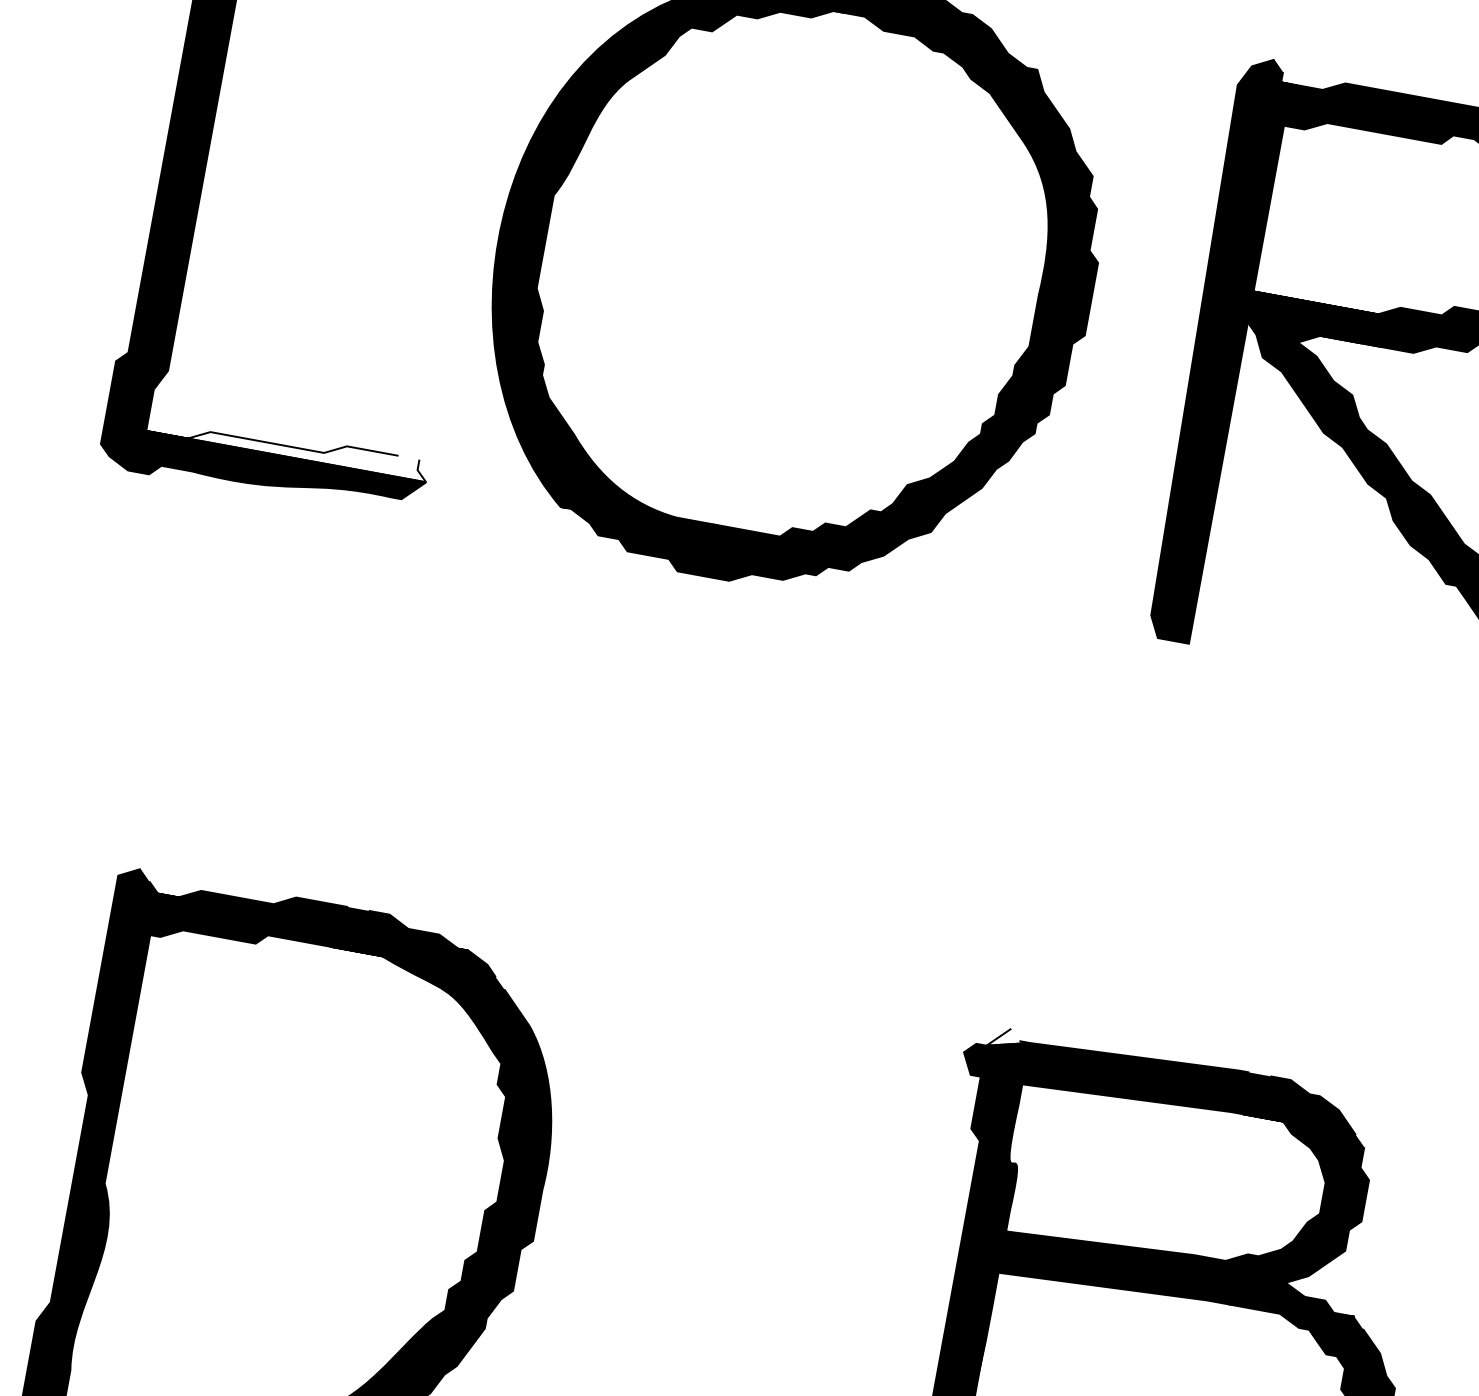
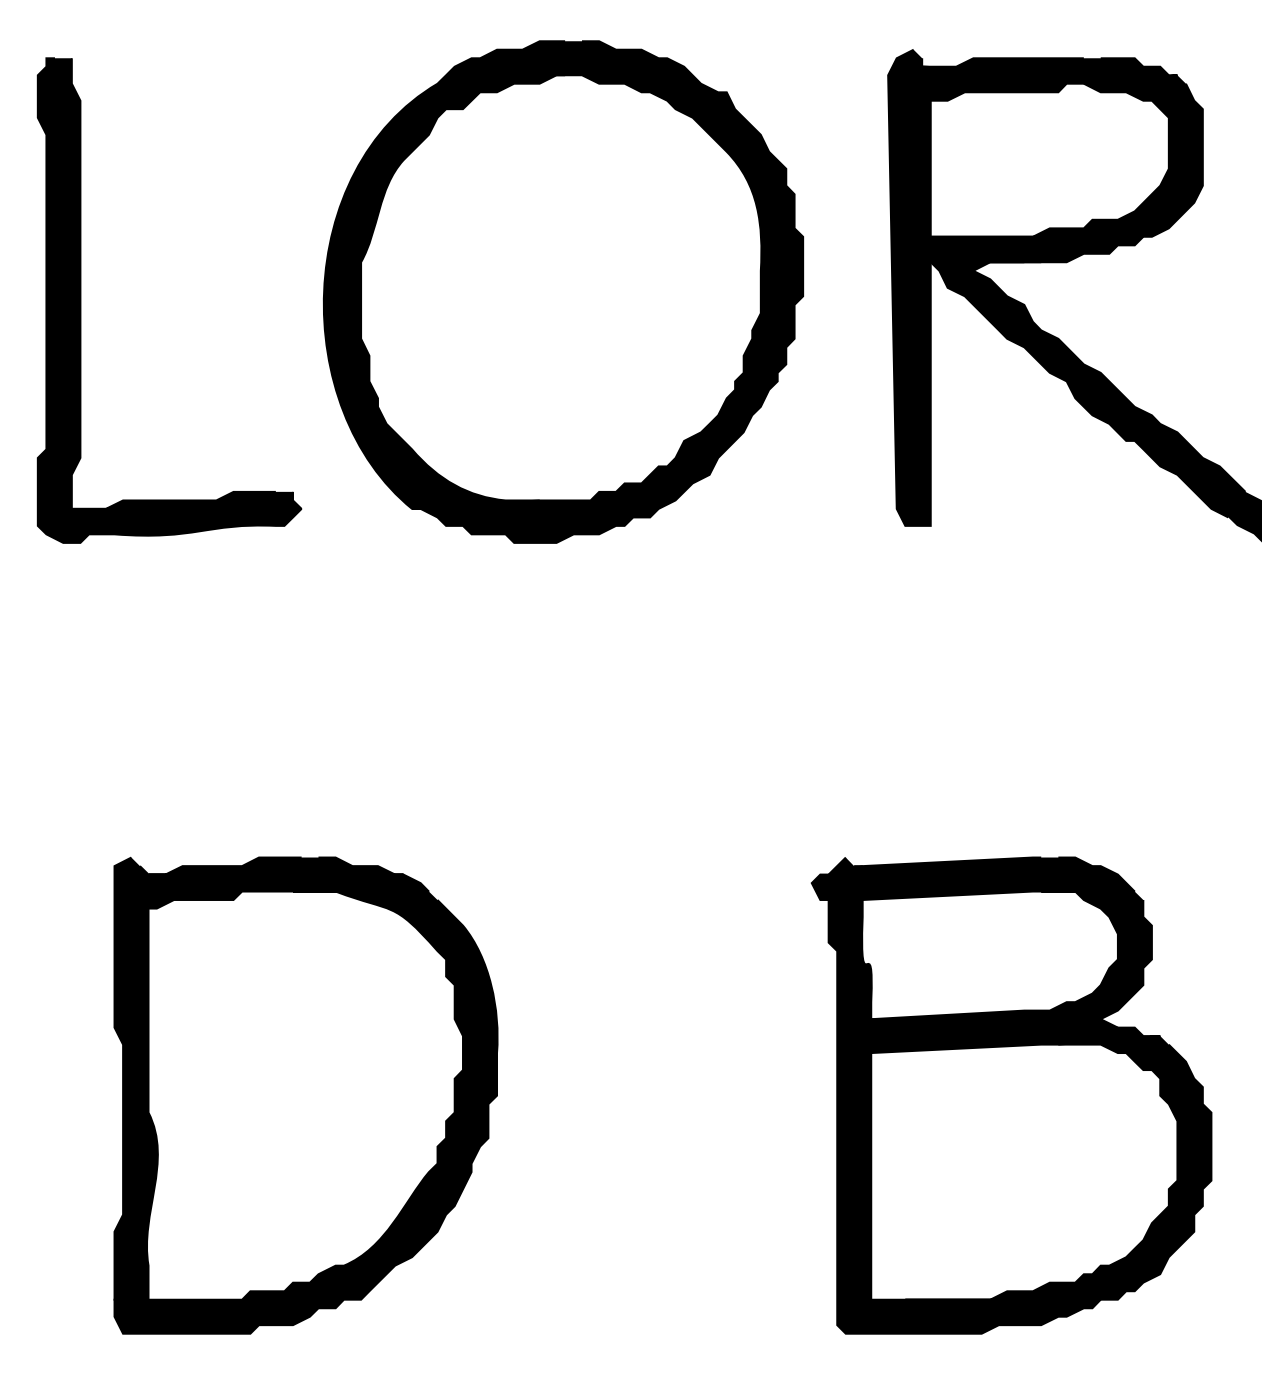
fill: (287, 445) -> (186, 499), added
fill: (1009, 1038) -> (845, 865), added

